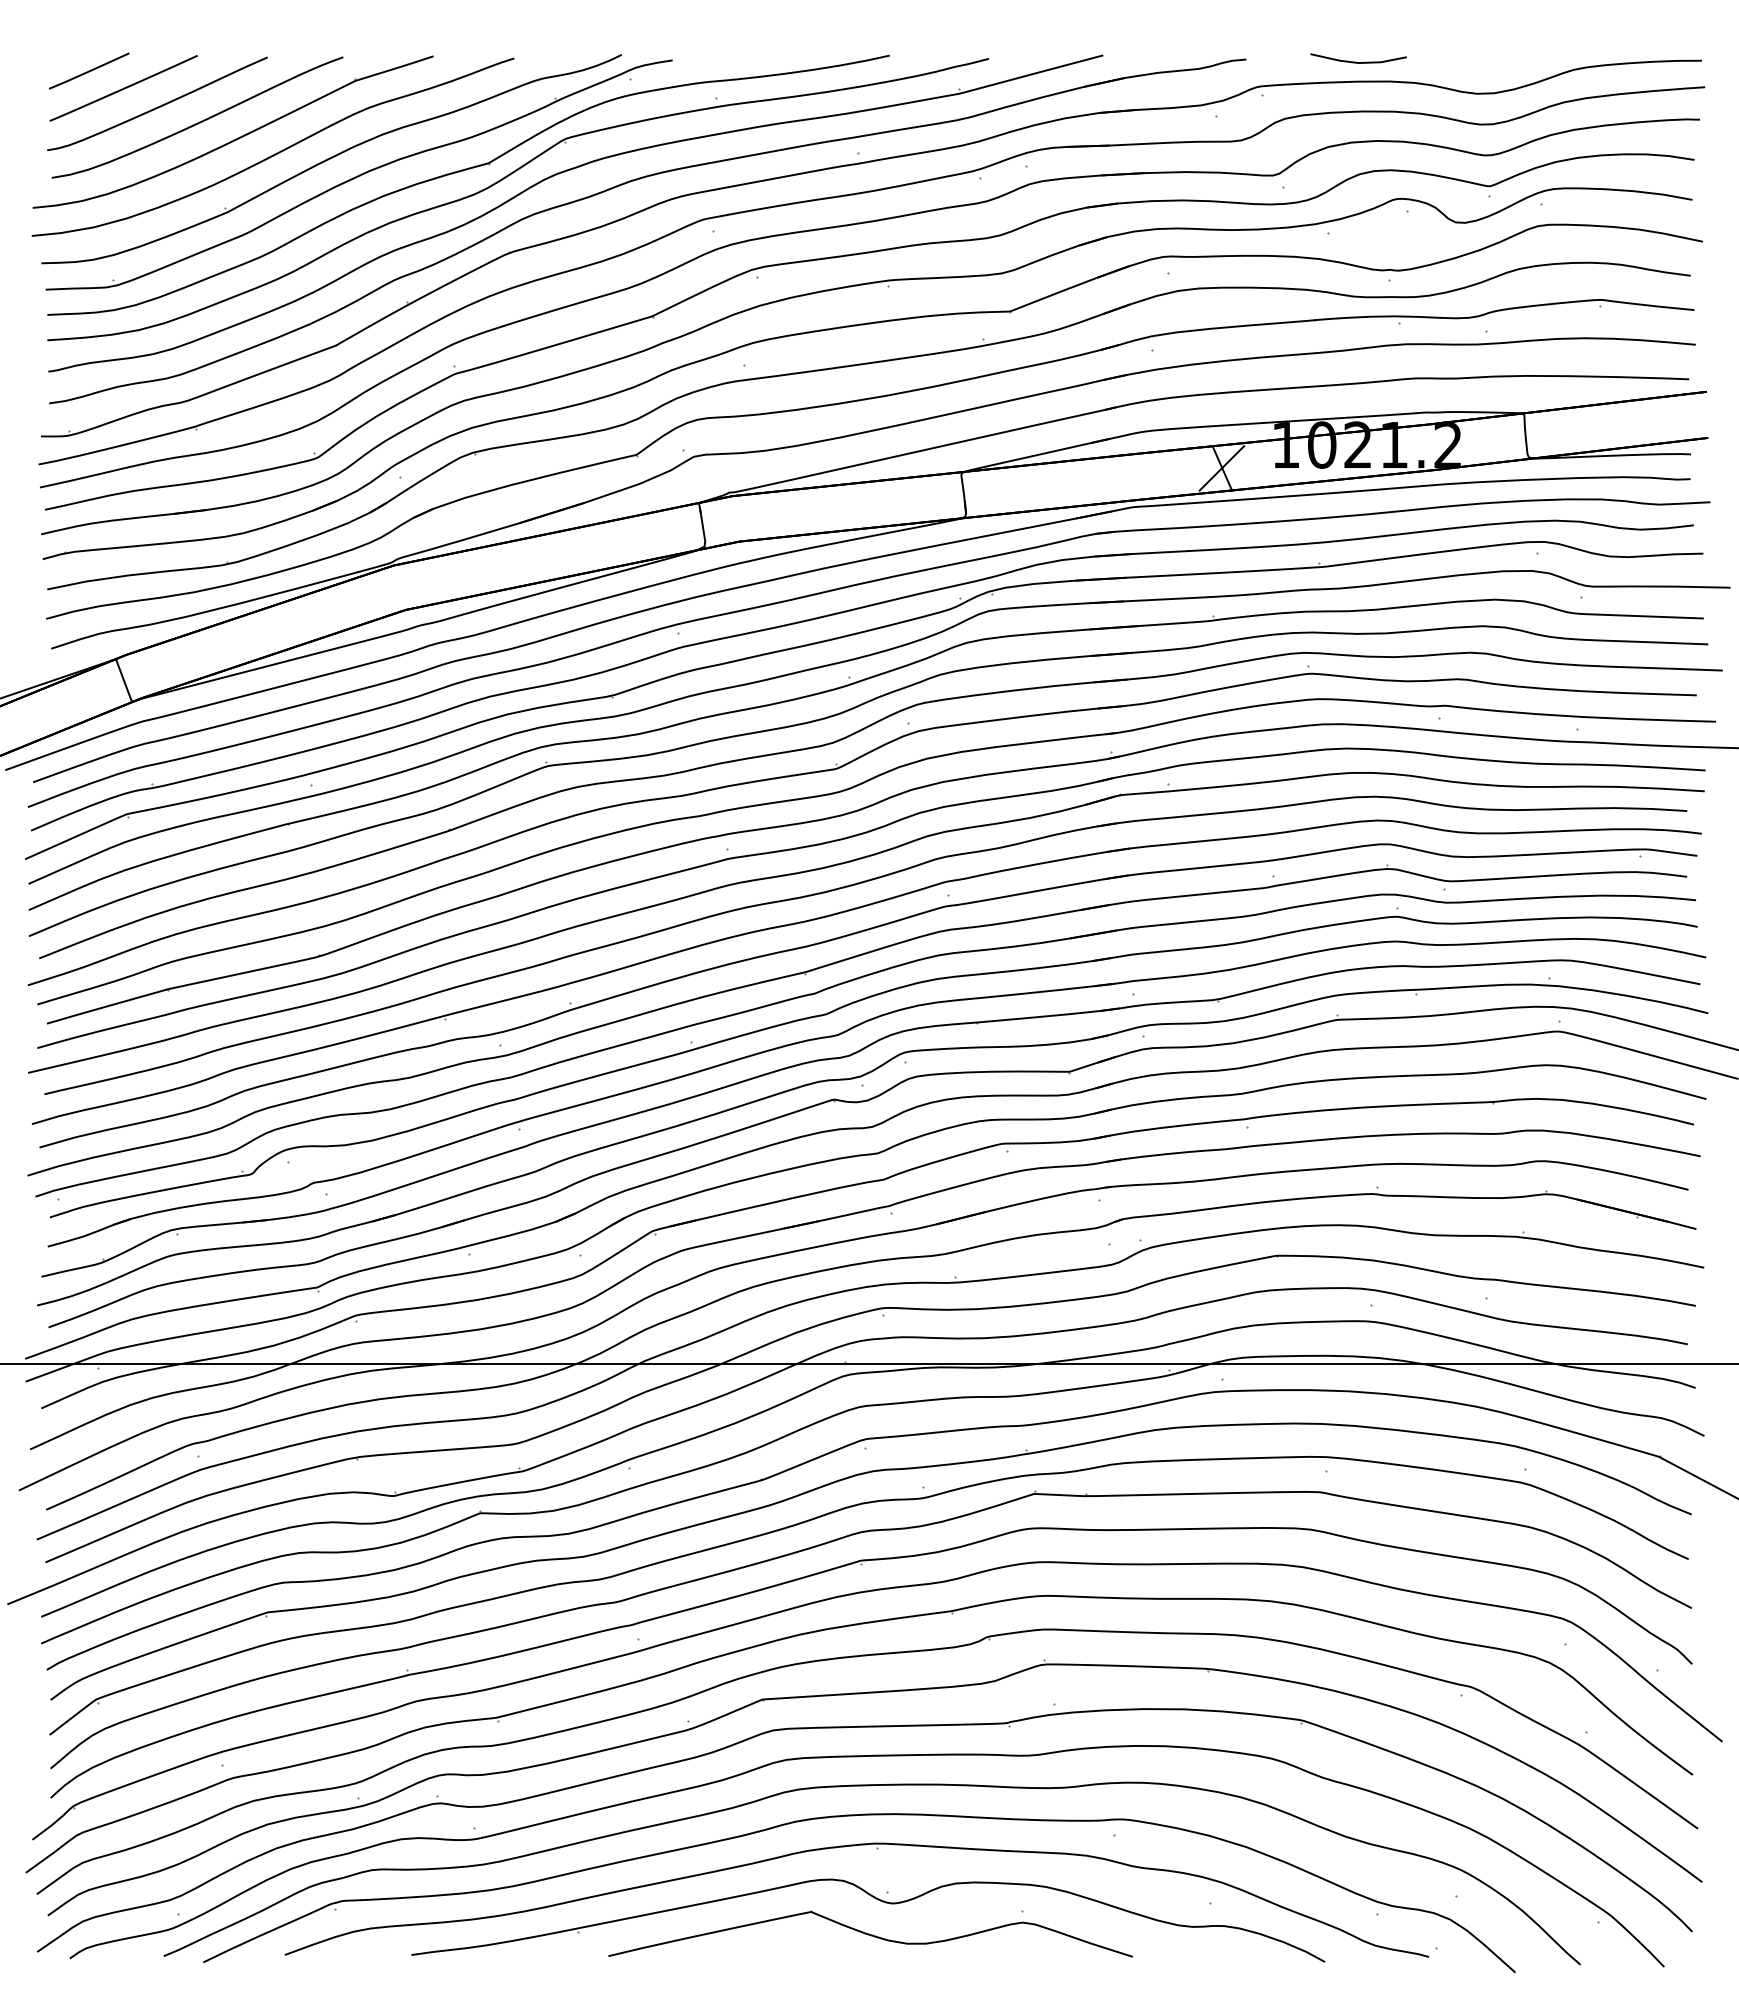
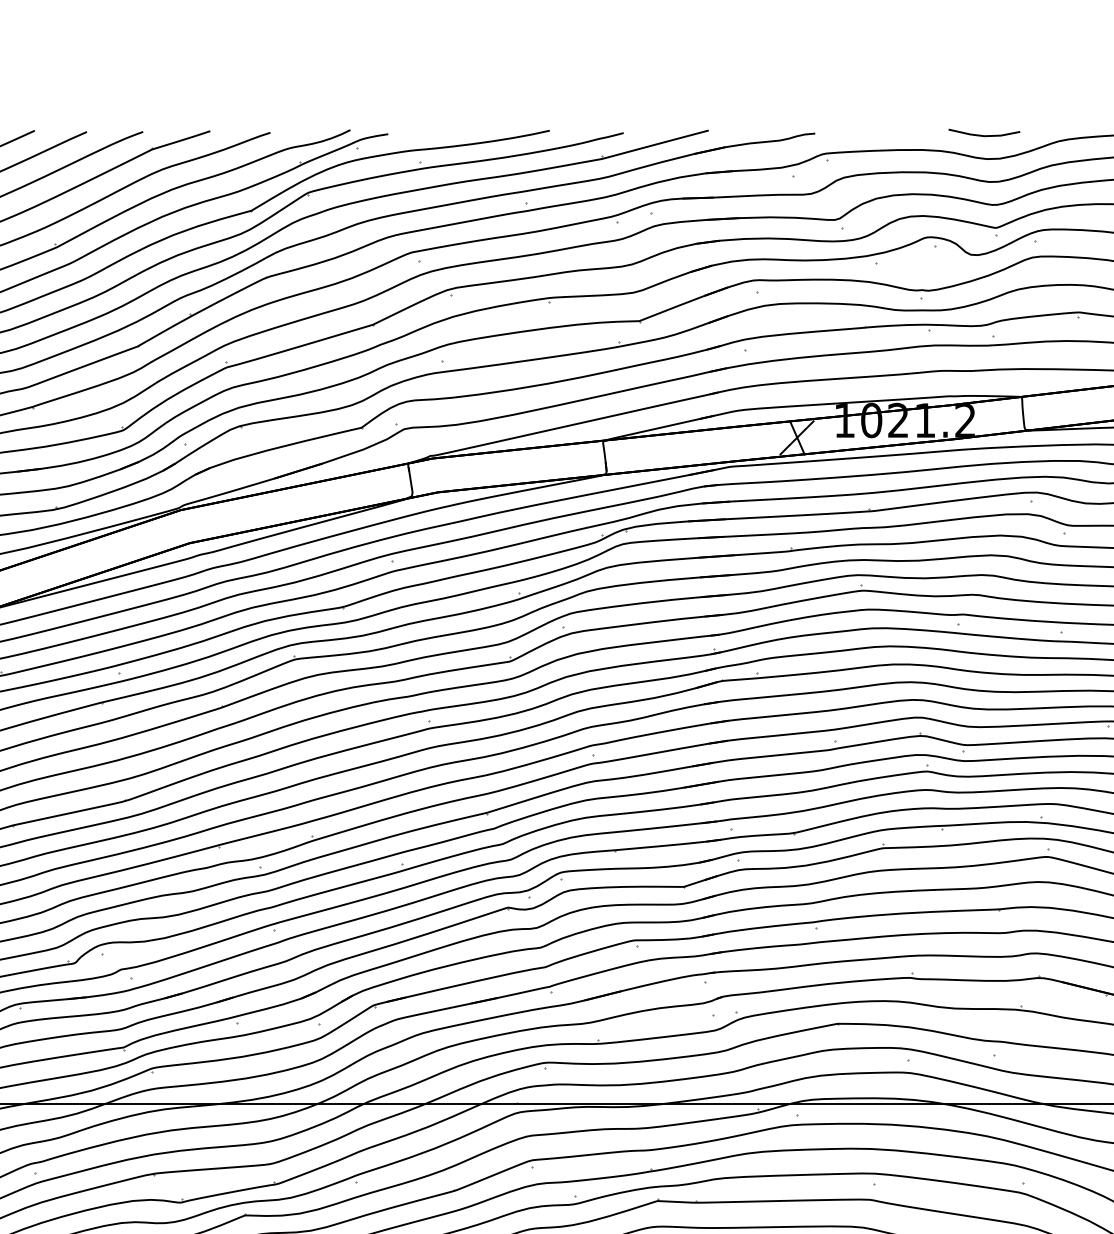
line: (1356, 61) -> (982, 135), moved

